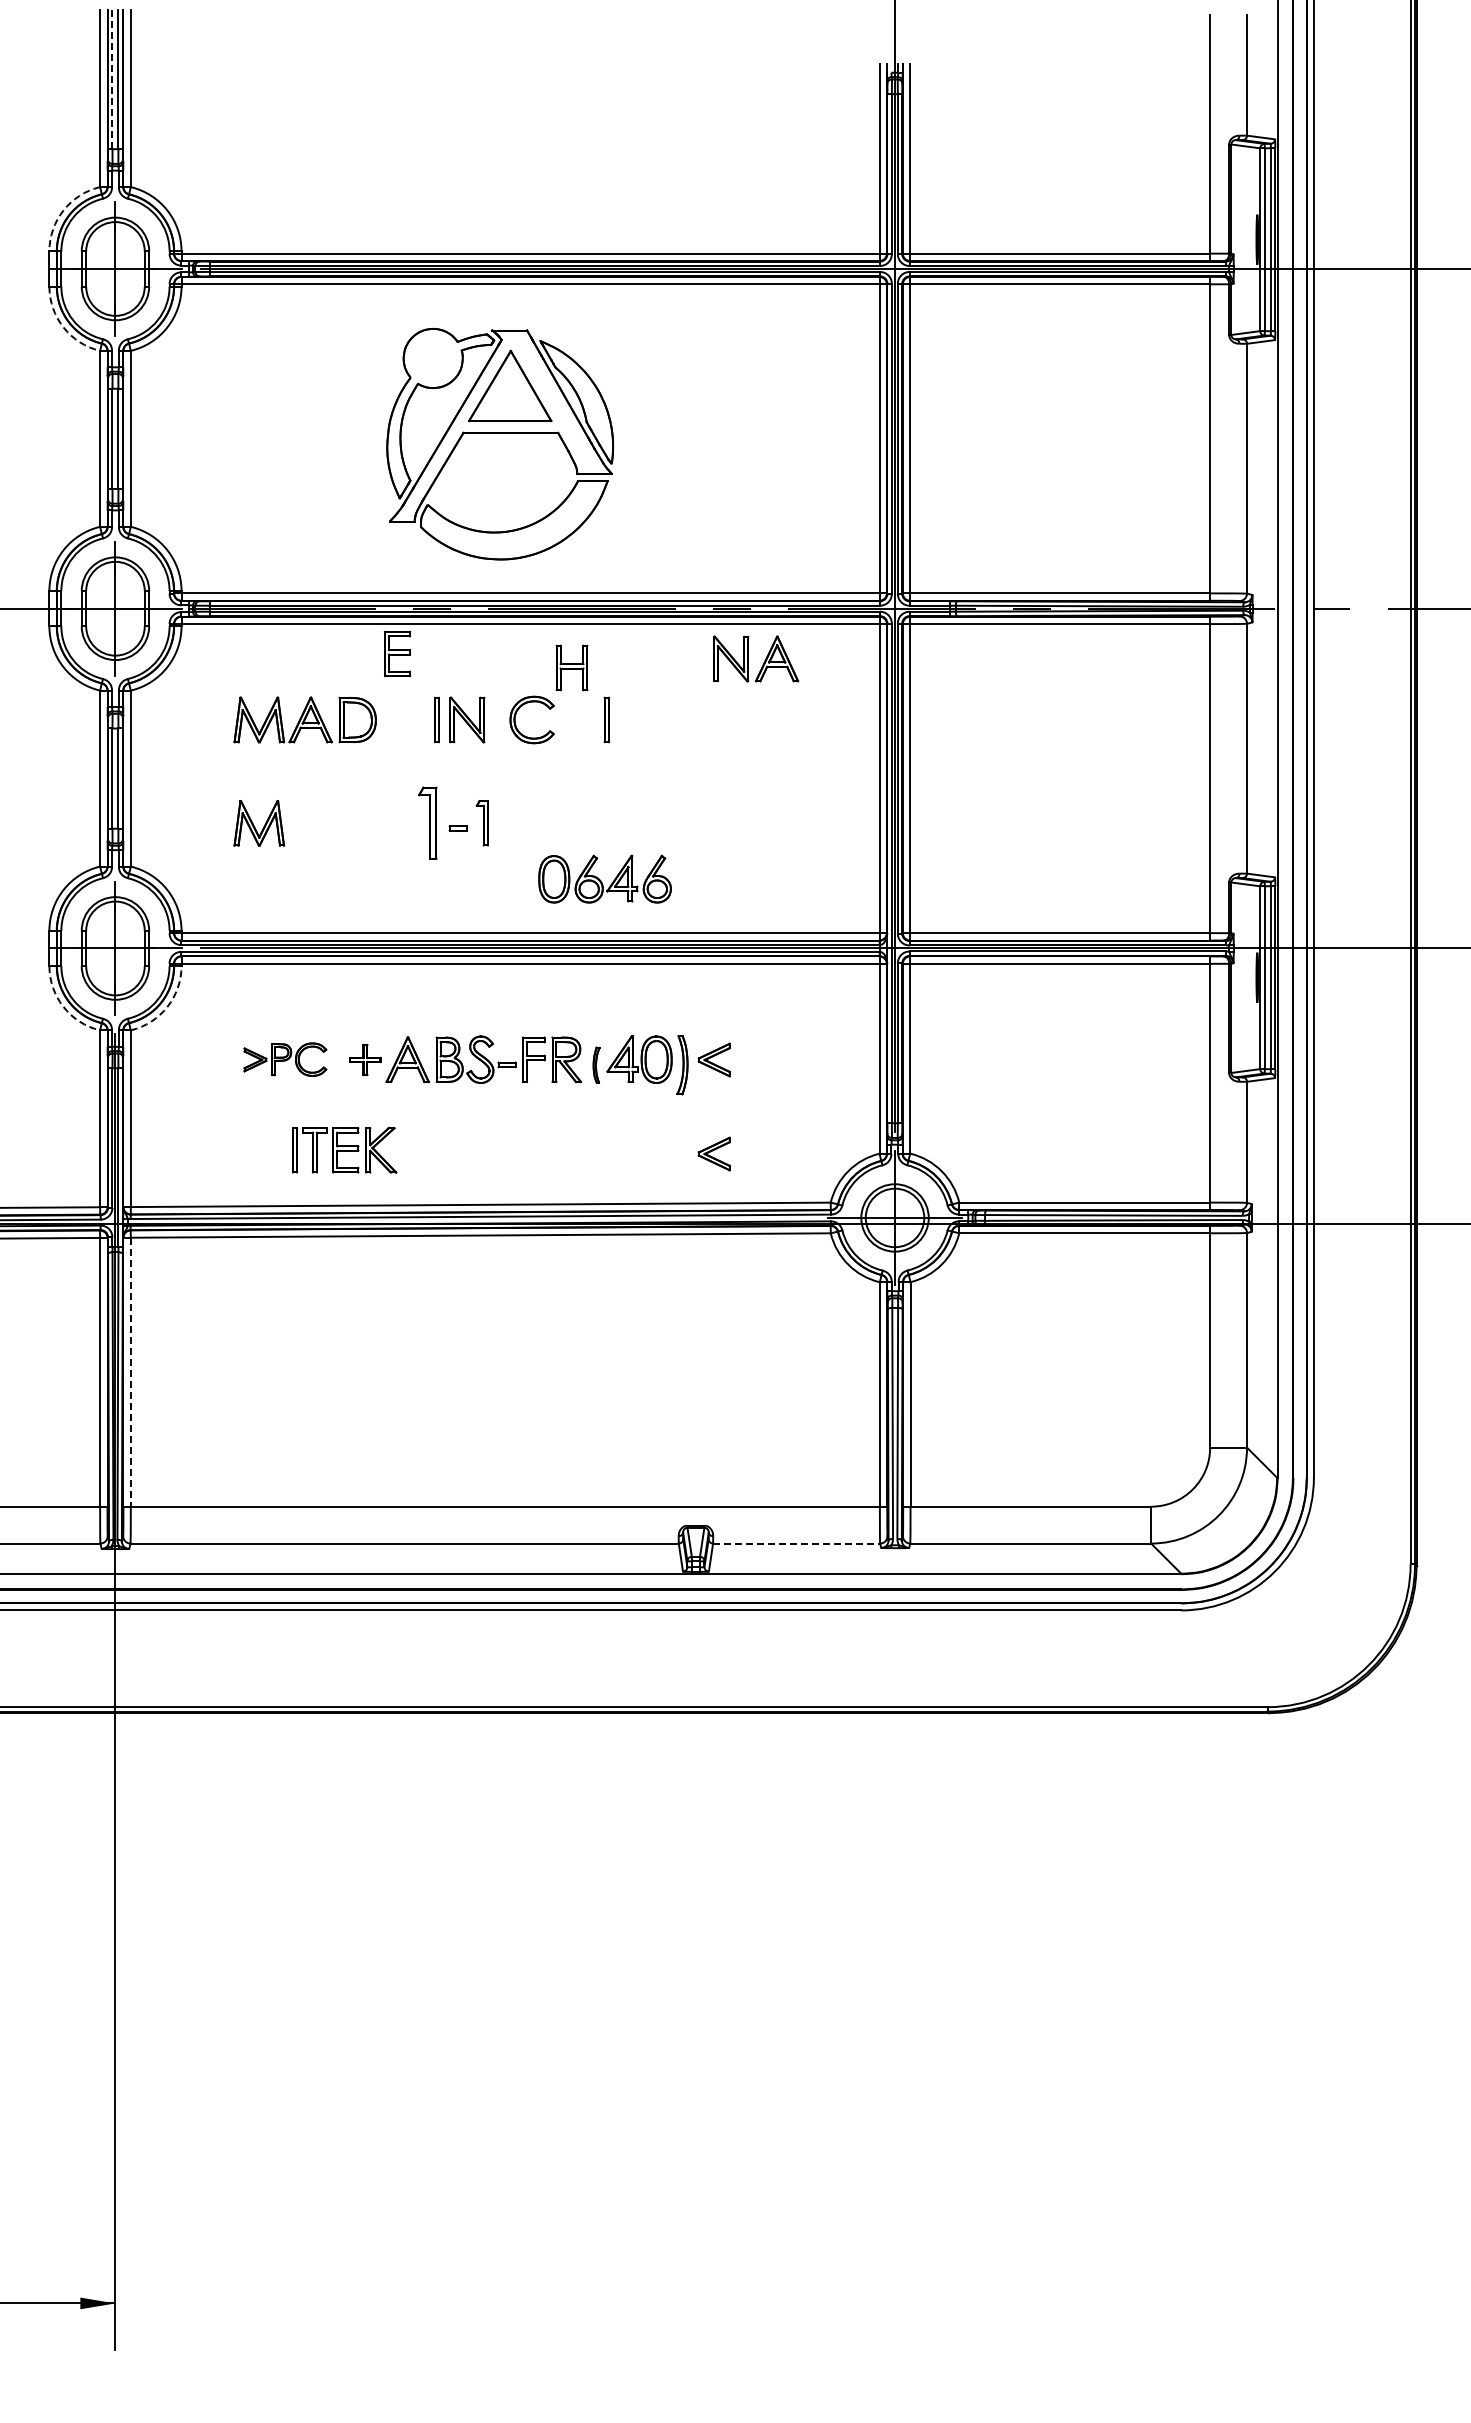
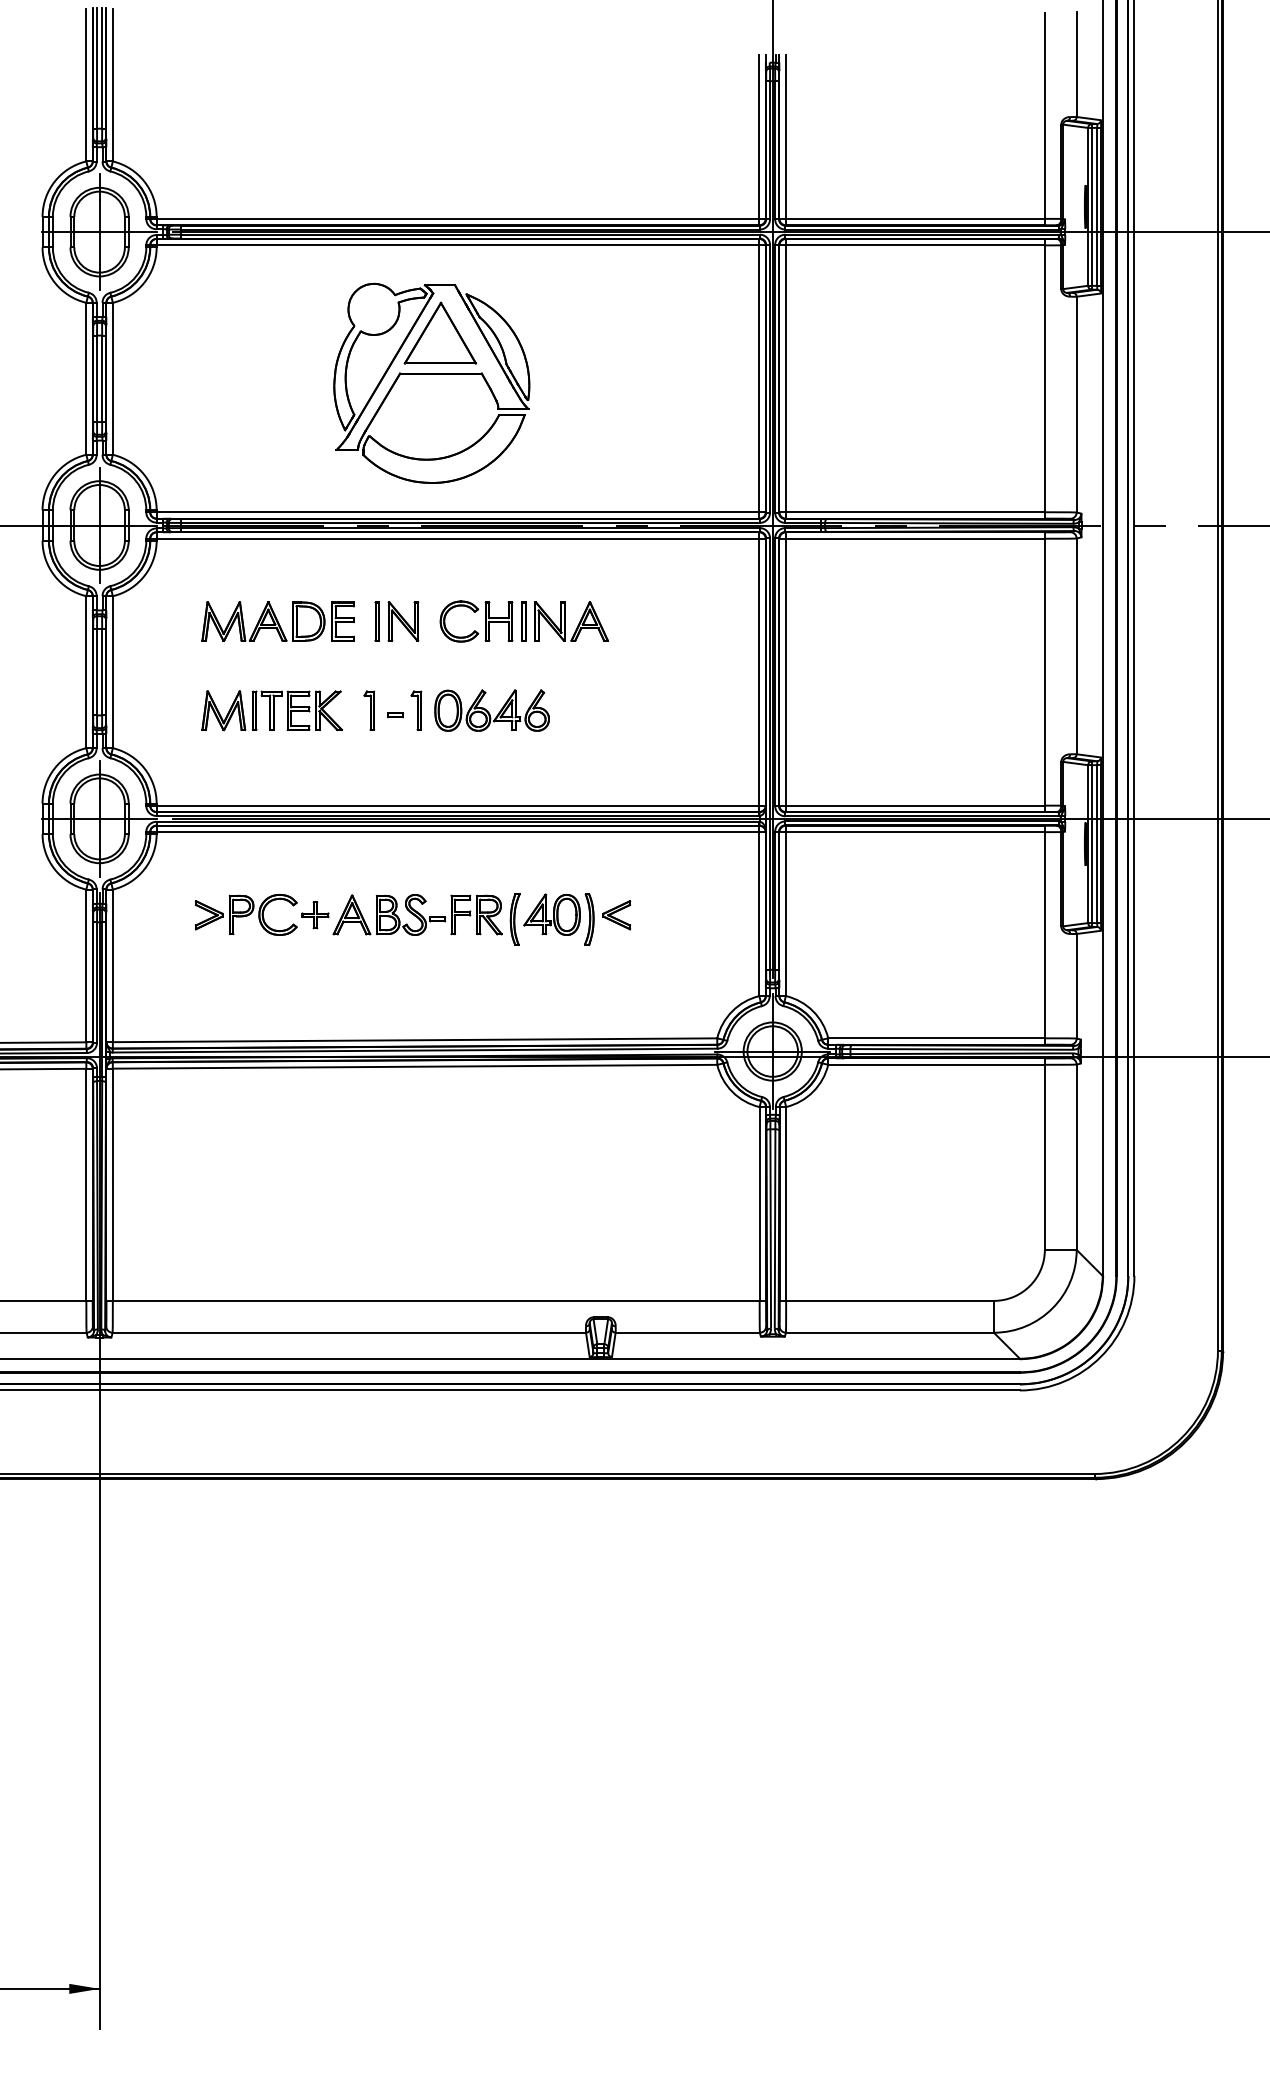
line: (112, 79) -> (97, 68), dashed -> solid
arc: (63, 210) -> (54, 181), dashed -> solid
arc: (63, 327) -> (54, 282), dashed -> solid
part: (397, 653) -> (343, 621), moved
part: (748, 658) -> (565, 621), moved
part: (571, 667) -> (498, 621), moved
part: (427, 823) -> (369, 710), size x0.62
part: (604, 878) -> (491, 710), moved
arc: (63, 1007) -> (54, 869), dashed -> solid
arc: (167, 1007) -> (144, 869), dashed -> solid
part: (285, 1059) -> (246, 914), size x1.43
part: (596, 1064) -> (514, 919), size x1.67
part: (344, 1150) -> (297, 710), moved
part: (713, 1153) -> (616, 995), removed
line: (130, 1372) -> (112, 1185), dashed -> solid
line: (796, 1543) -> (687, 1332), dashed -> solid

